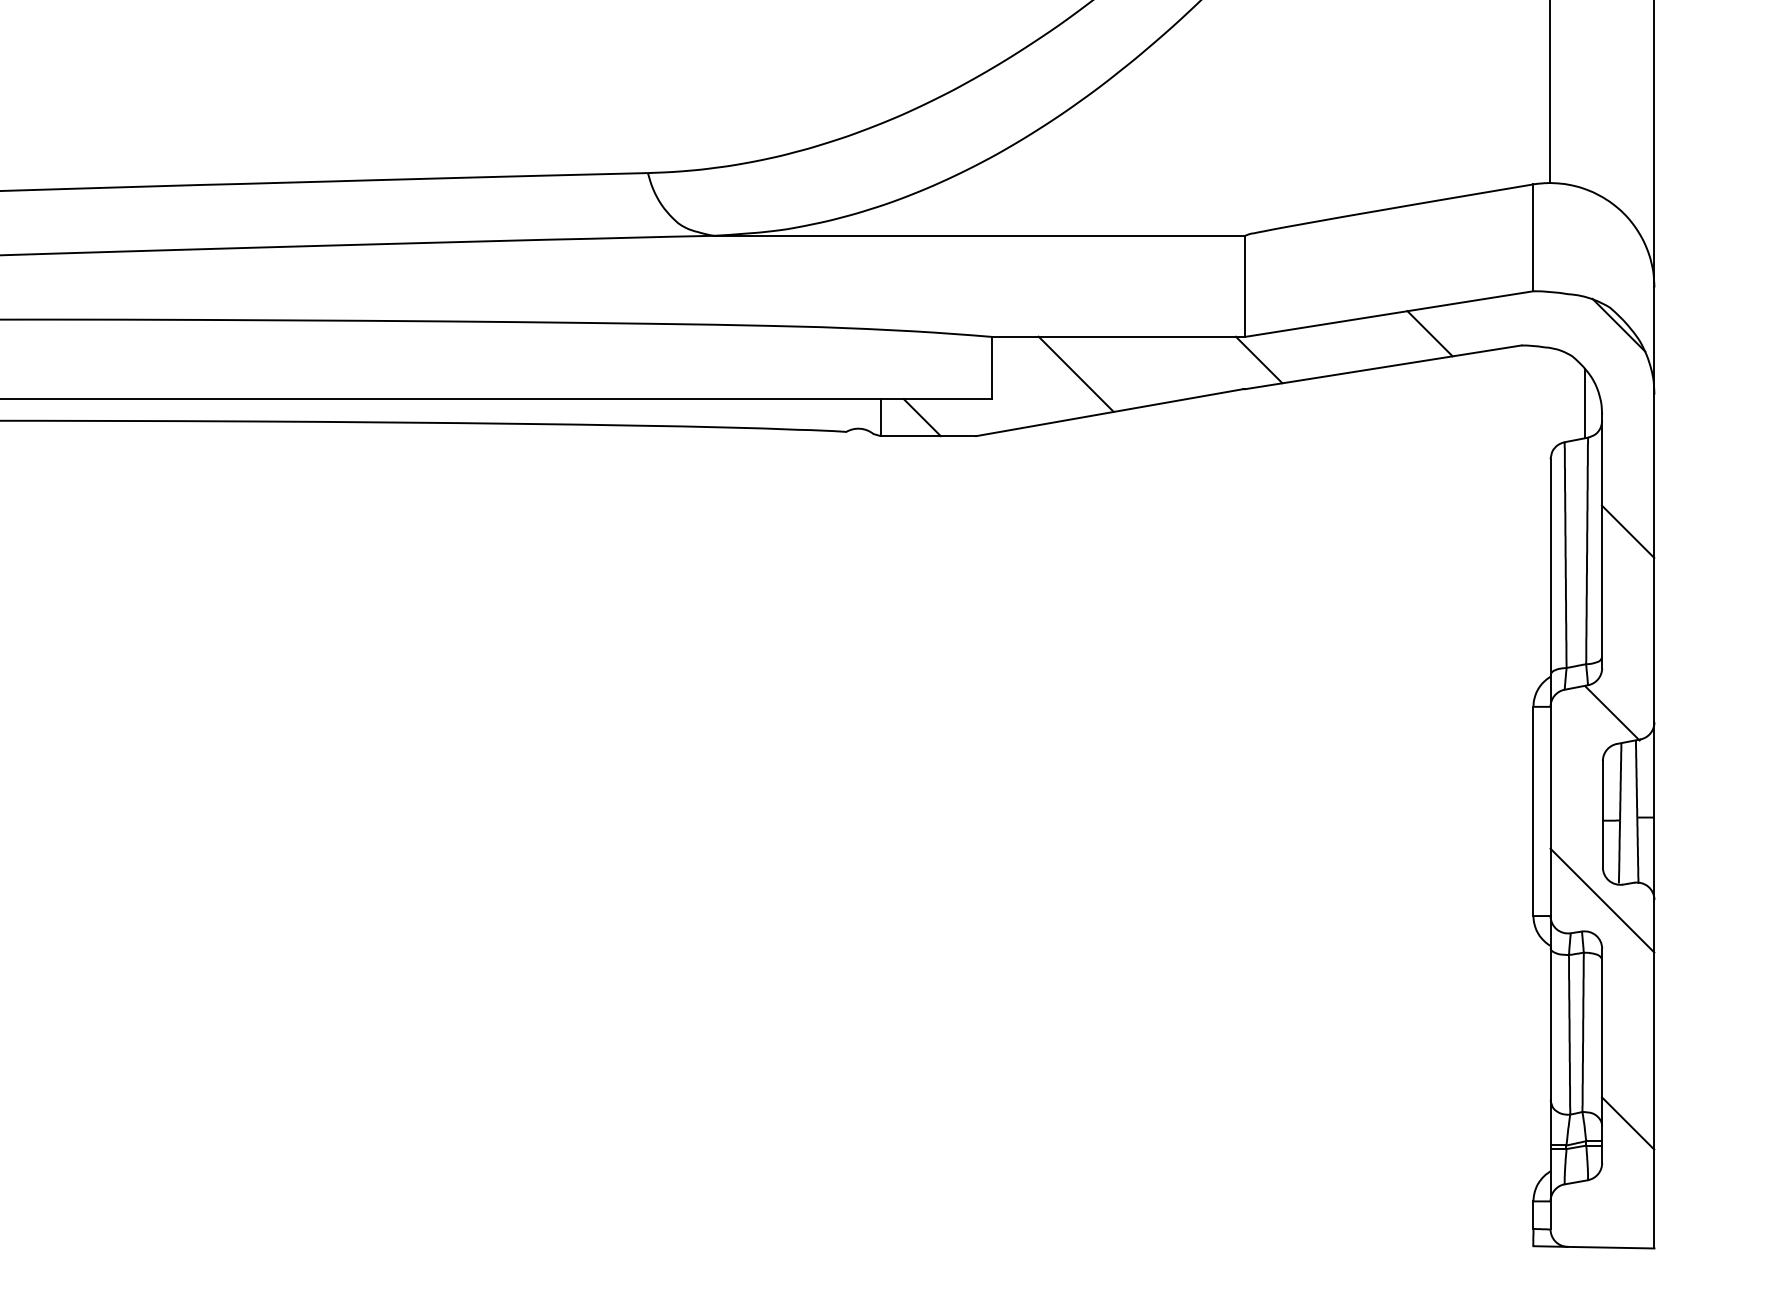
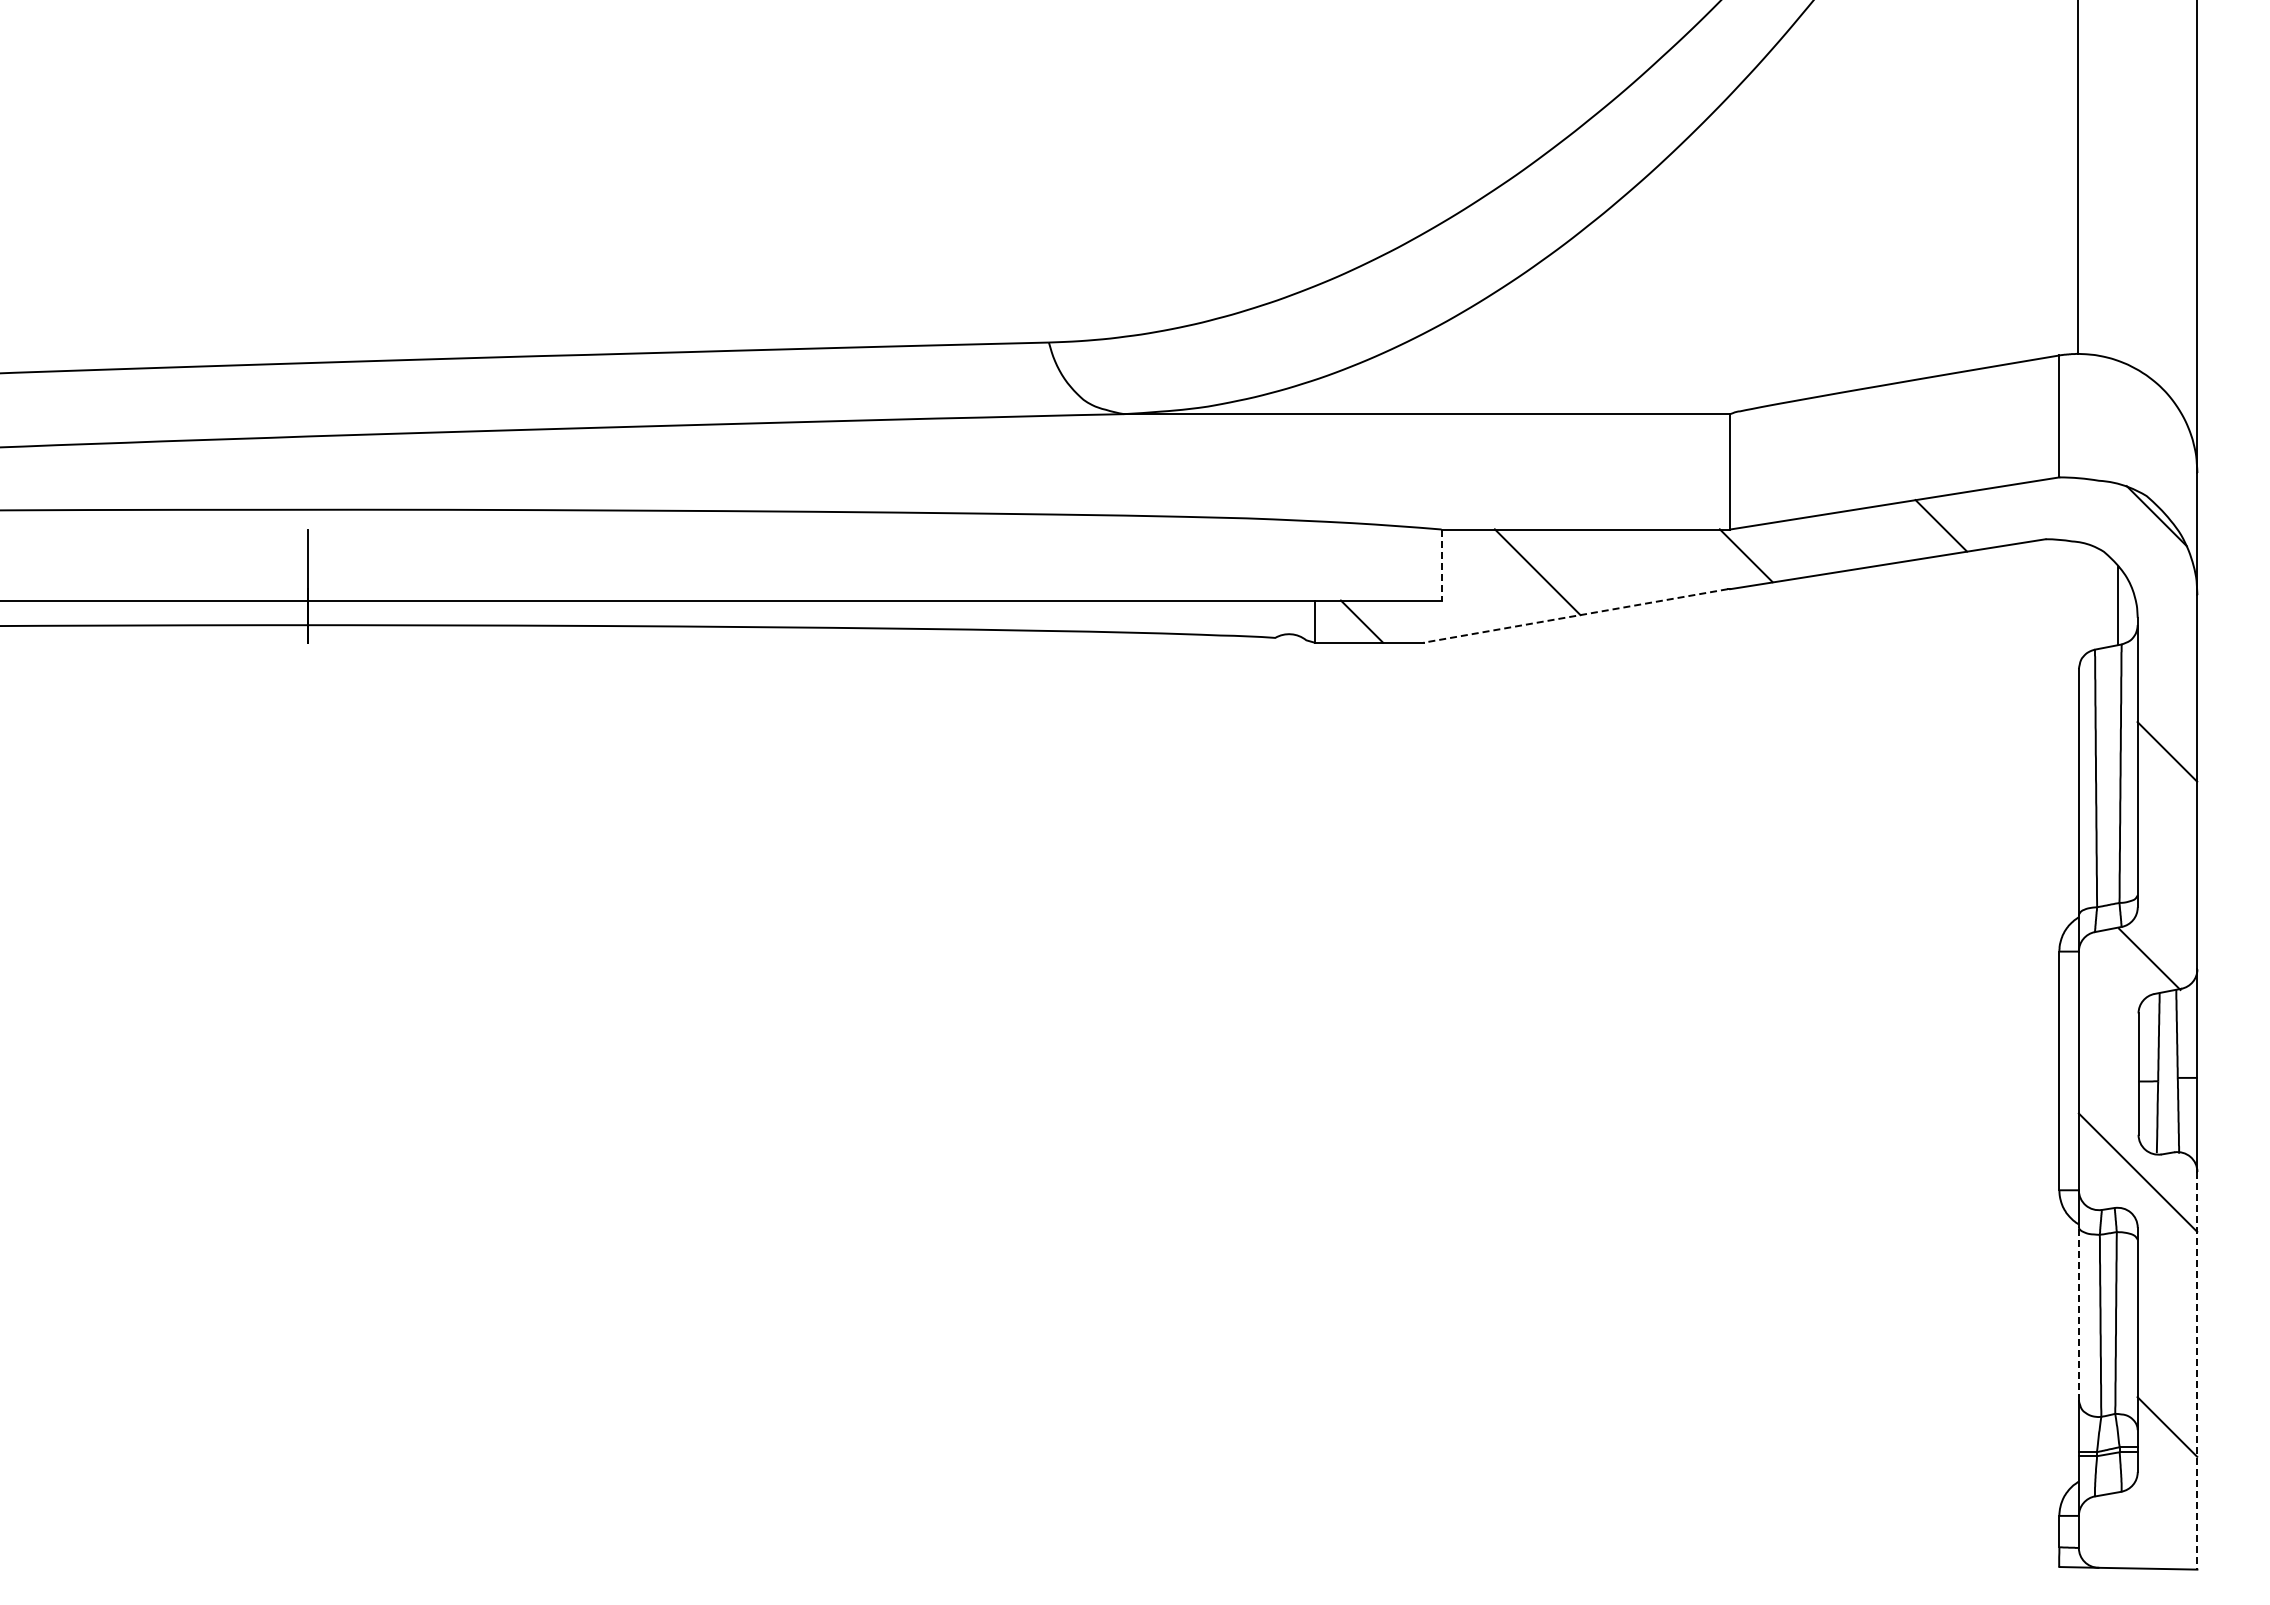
line: (991, 368) -> (1441, 565), solid -> dashed
line: (1109, 413) -> (1575, 616), solid -> dashed
line: (1550, 1024) -> (2078, 1313), solid -> dashed
line: (1654, 1073) -> (2197, 1370), solid -> dashed

